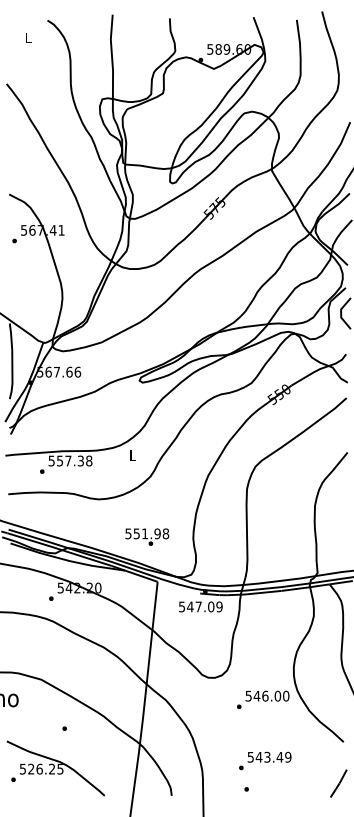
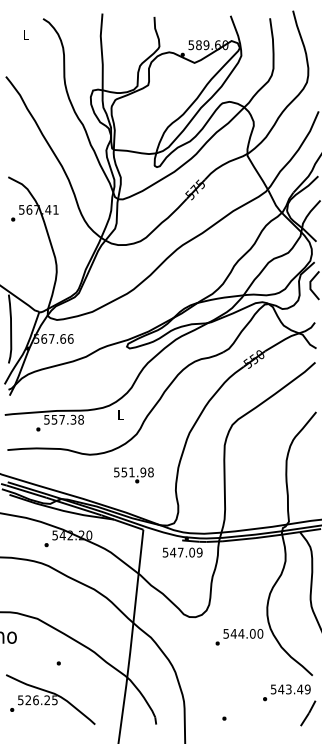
text: (147, 536) -> (134, 474), moved
text: (264, 695) -> (240, 633), 546.00 -> 544.00
text: (265, 760) -> (287, 692), moved

